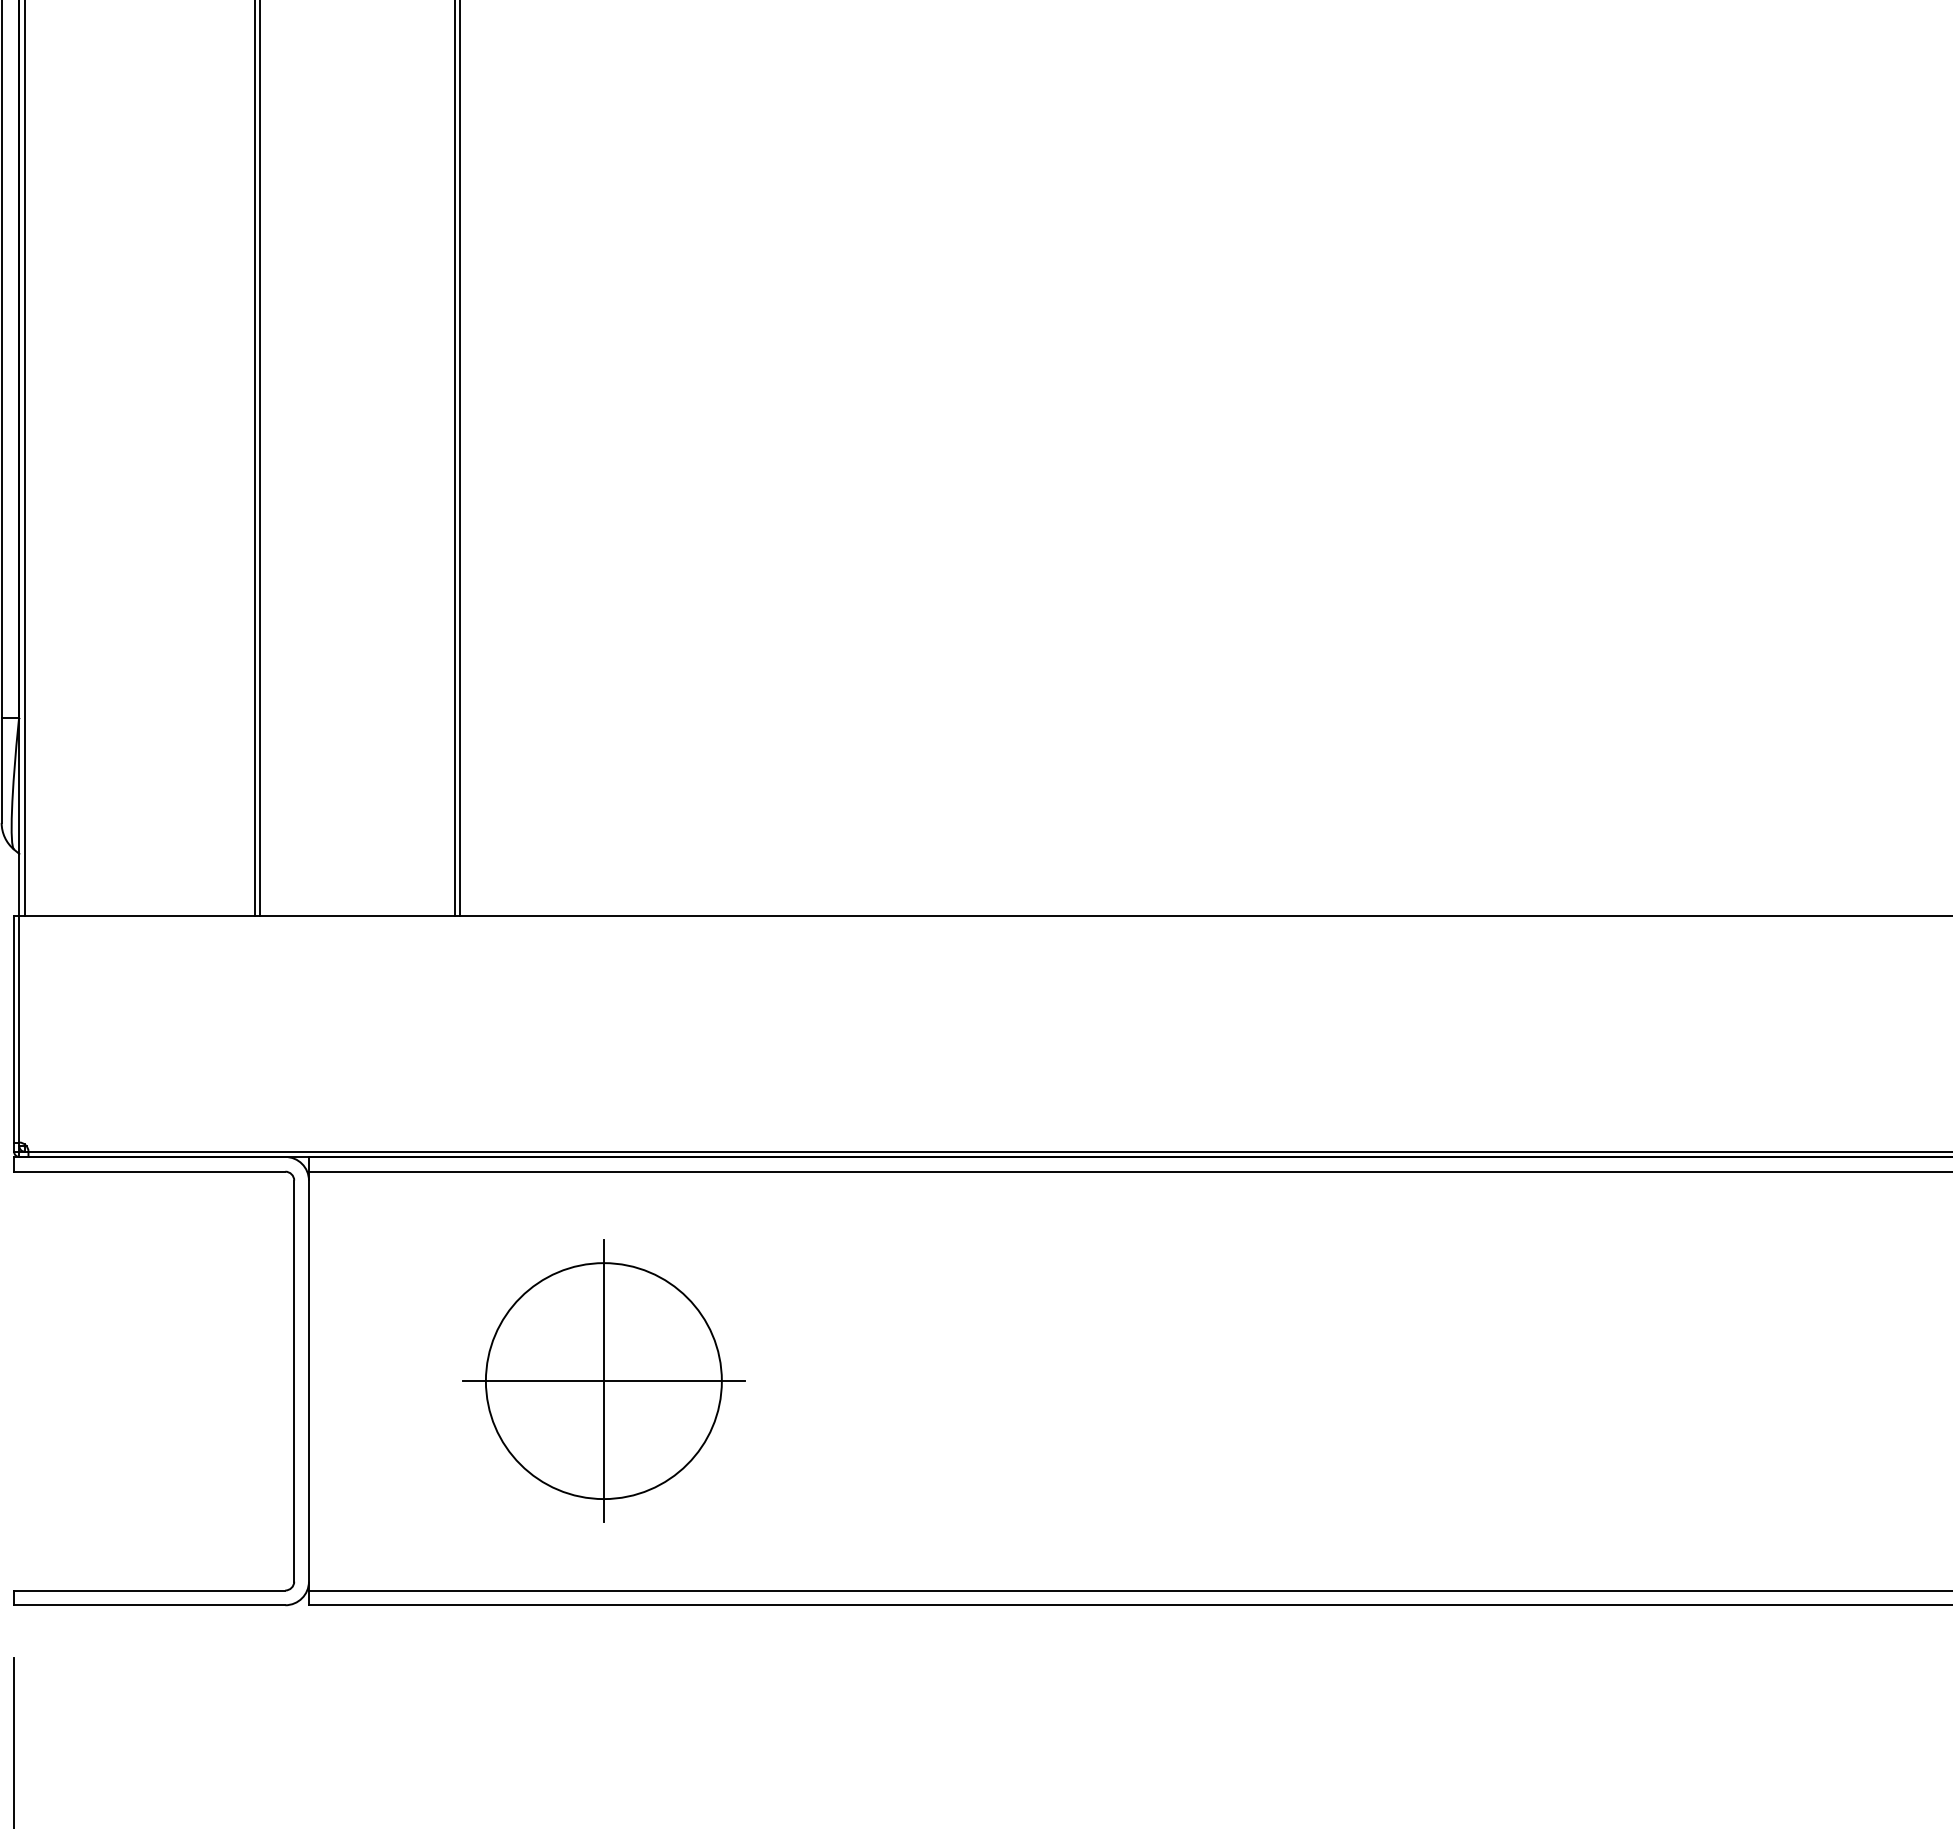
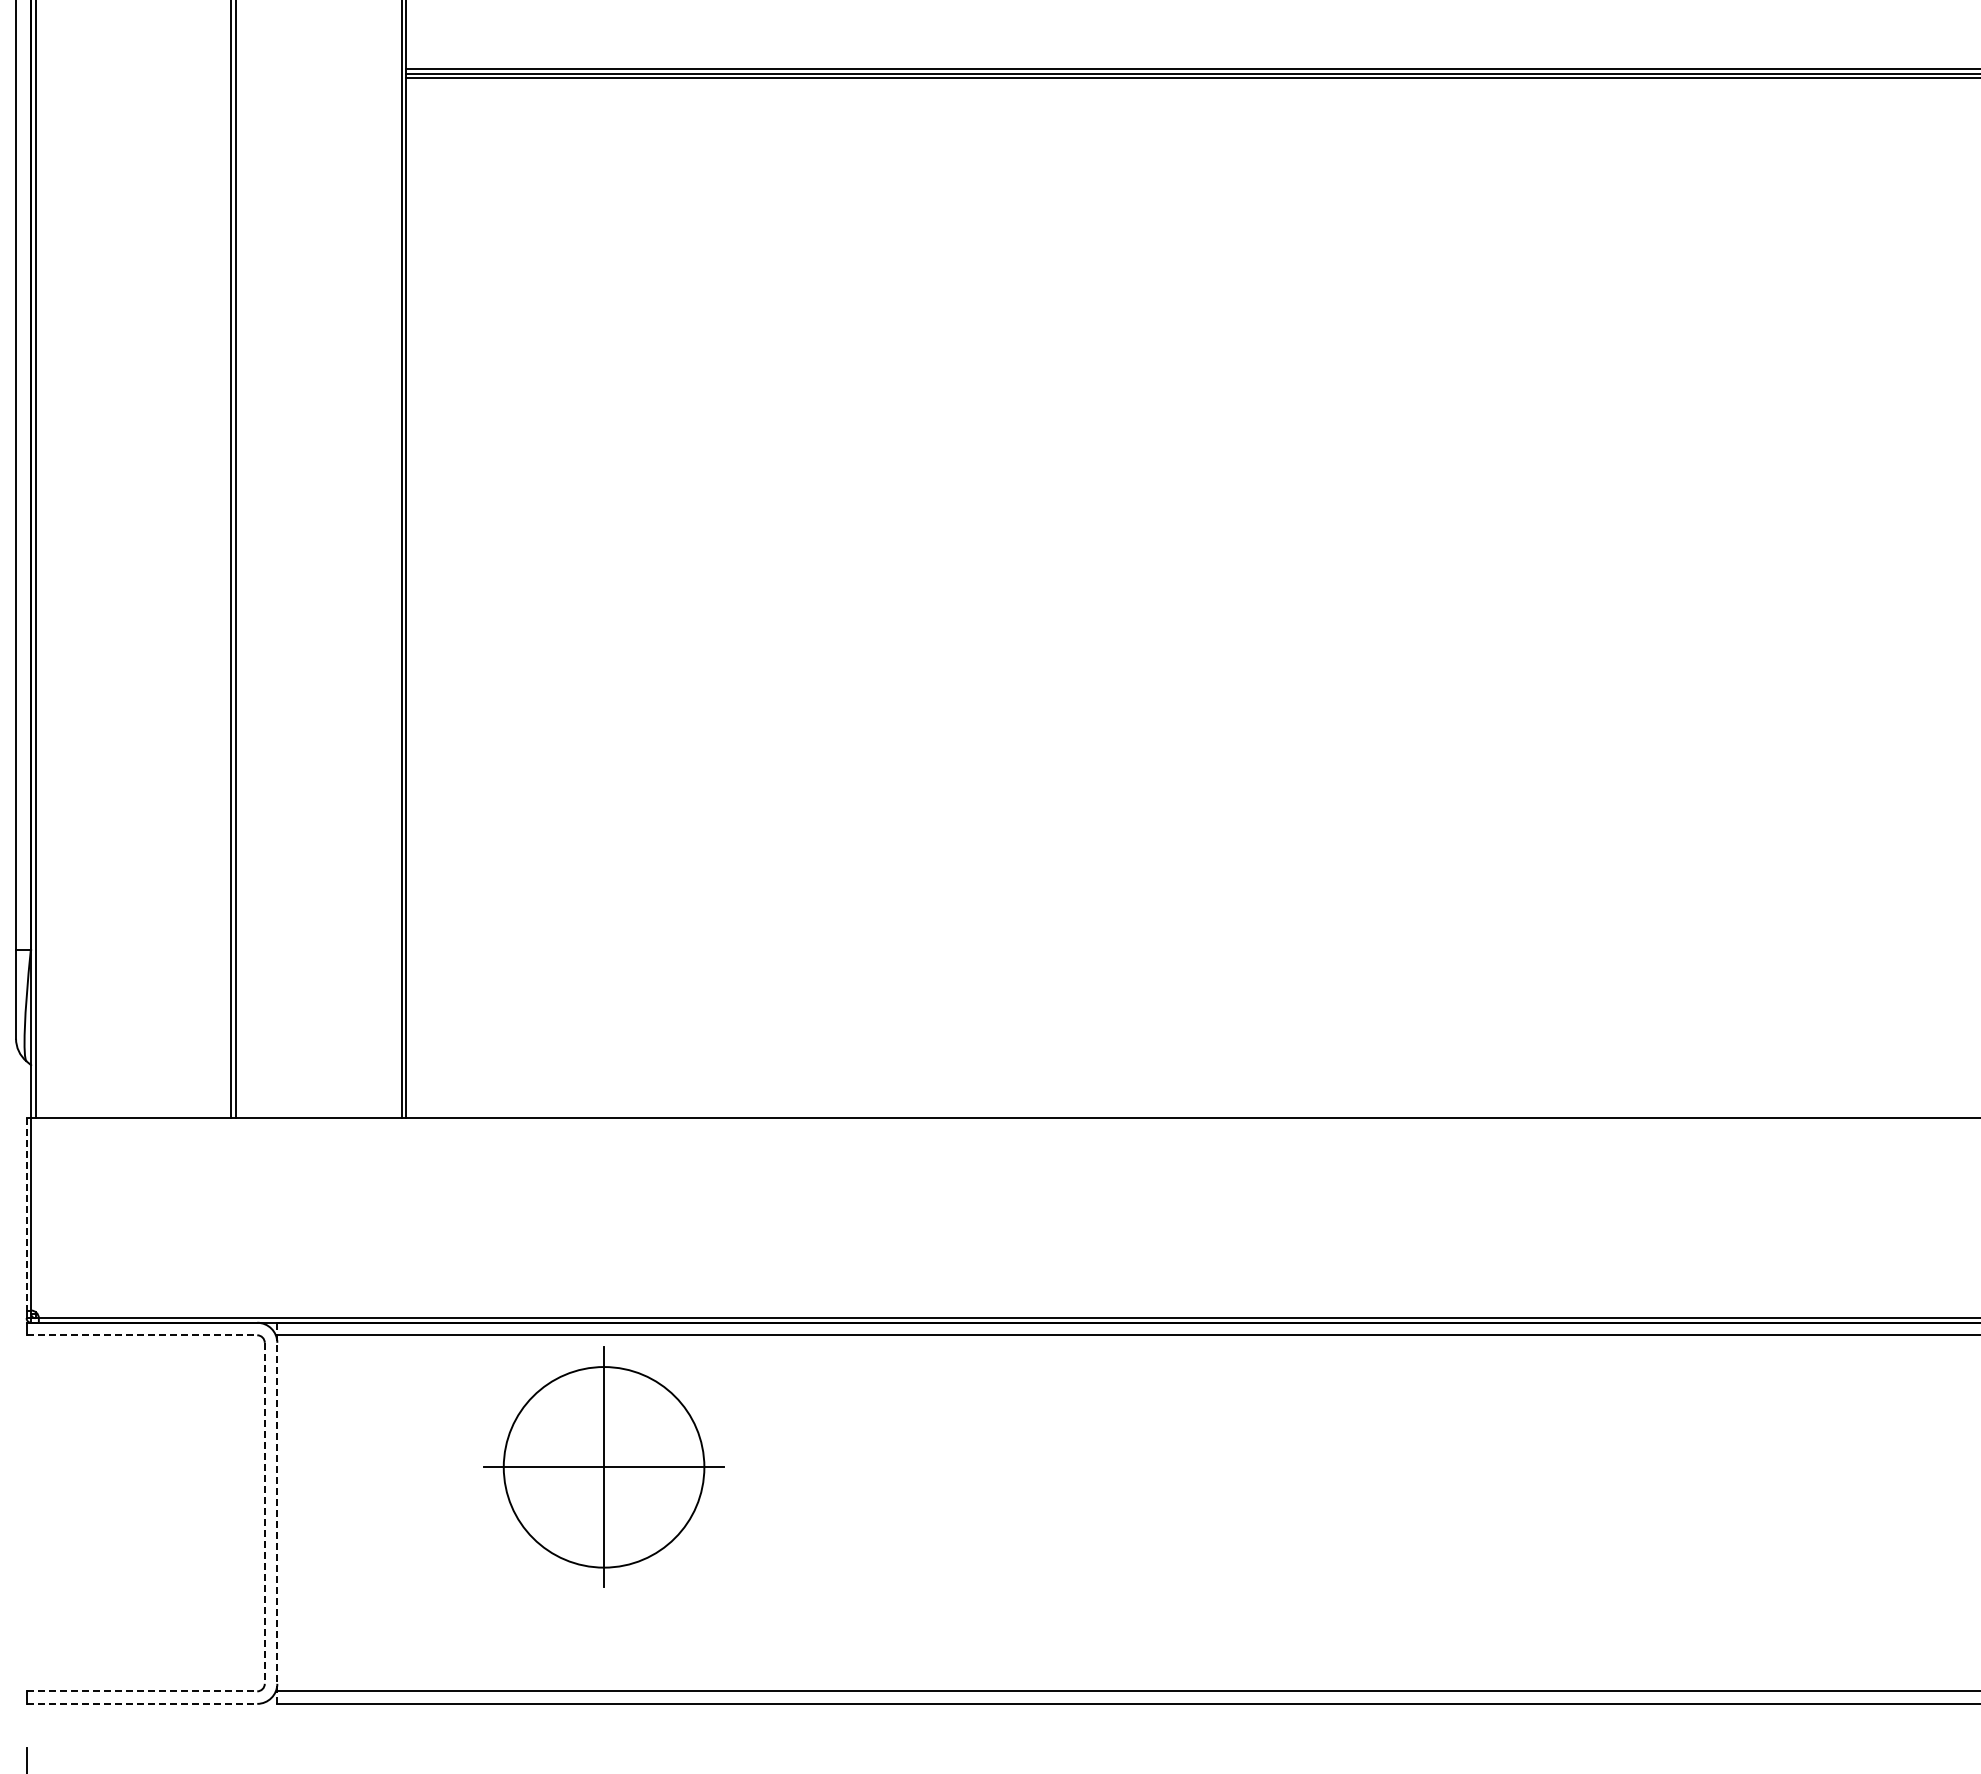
line: (13, 1029) -> (26, 1214), solid -> dashed
line: (150, 1171) -> (142, 1335), solid -> dashed
part: (603, 1380) -> (603, 1466), moved
line: (293, 1381) -> (264, 1513), solid -> dashed
line: (309, 1381) -> (277, 1513), solid -> dashed
line: (150, 1590) -> (142, 1691), solid -> dashed
line: (150, 1604) -> (142, 1703), solid -> dashed

